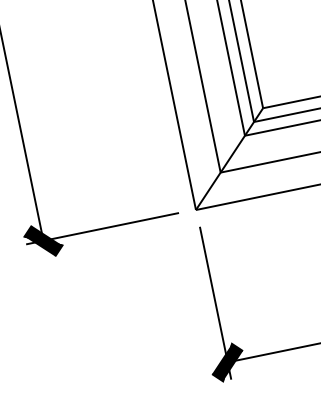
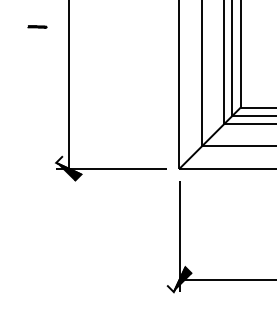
fill: (42, 236) -> (68, 165), removed
fill: (223, 363) -> (176, 279), removed

